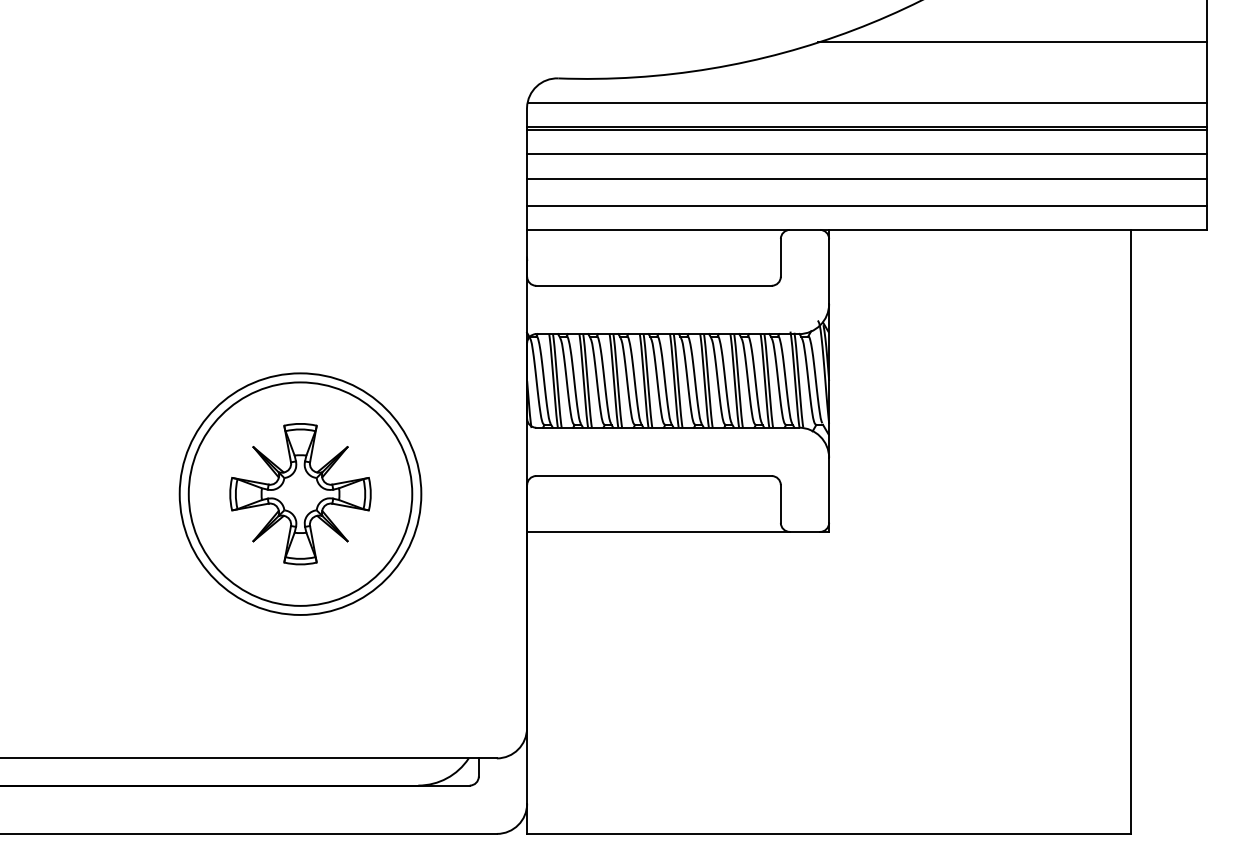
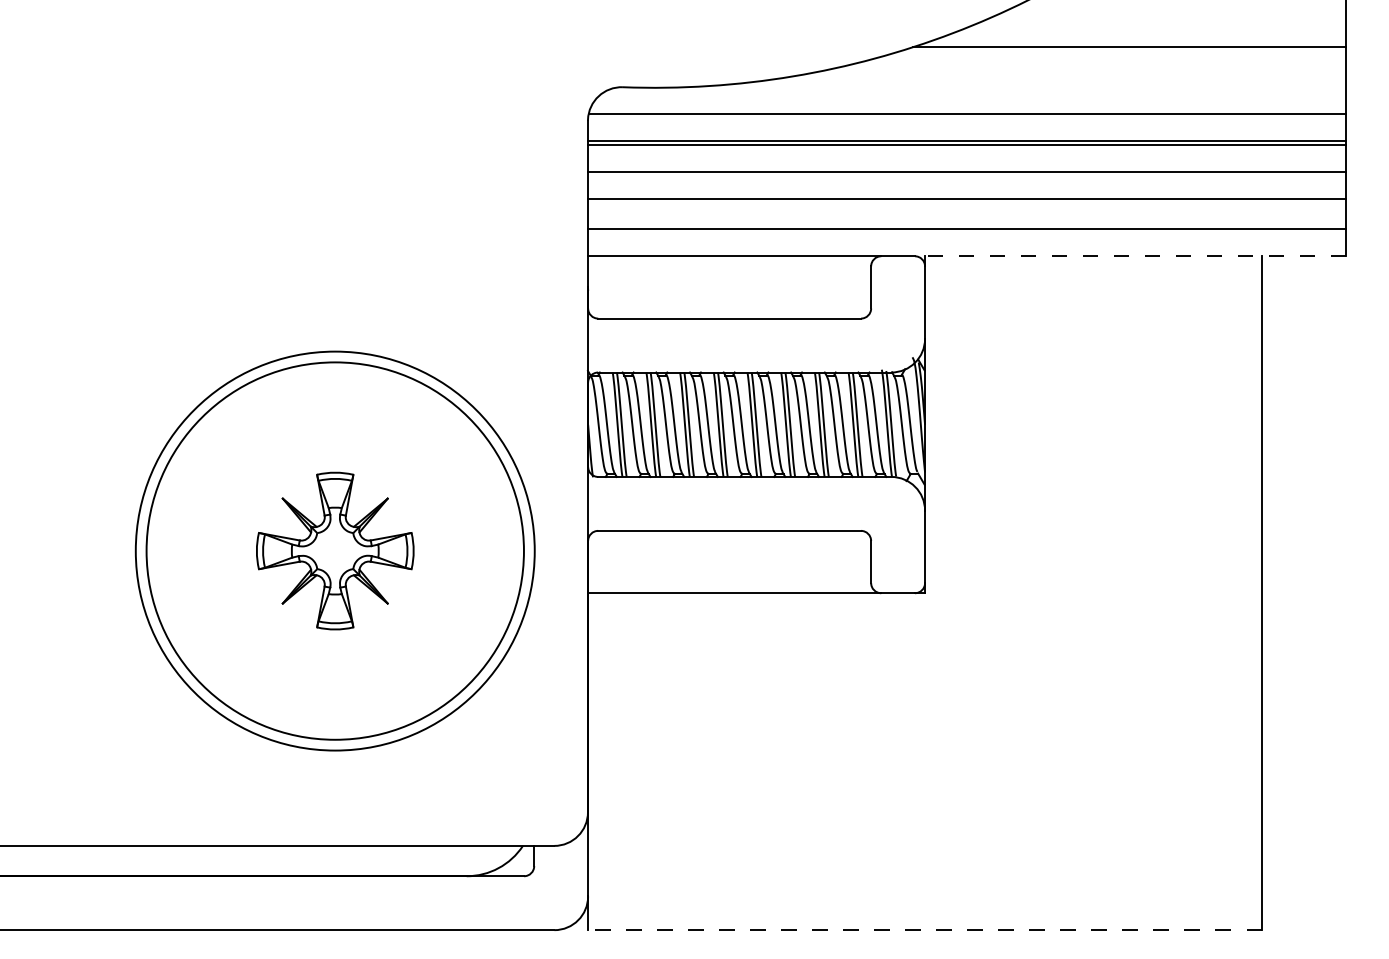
line: (1013, 230) -> (1130, 256), solid -> dashed
circle: (299, 493) -> (334, 550), size x1.6
circle: (300, 493) -> (335, 550), size x1.4
line: (829, 834) -> (925, 930), solid -> dashed

